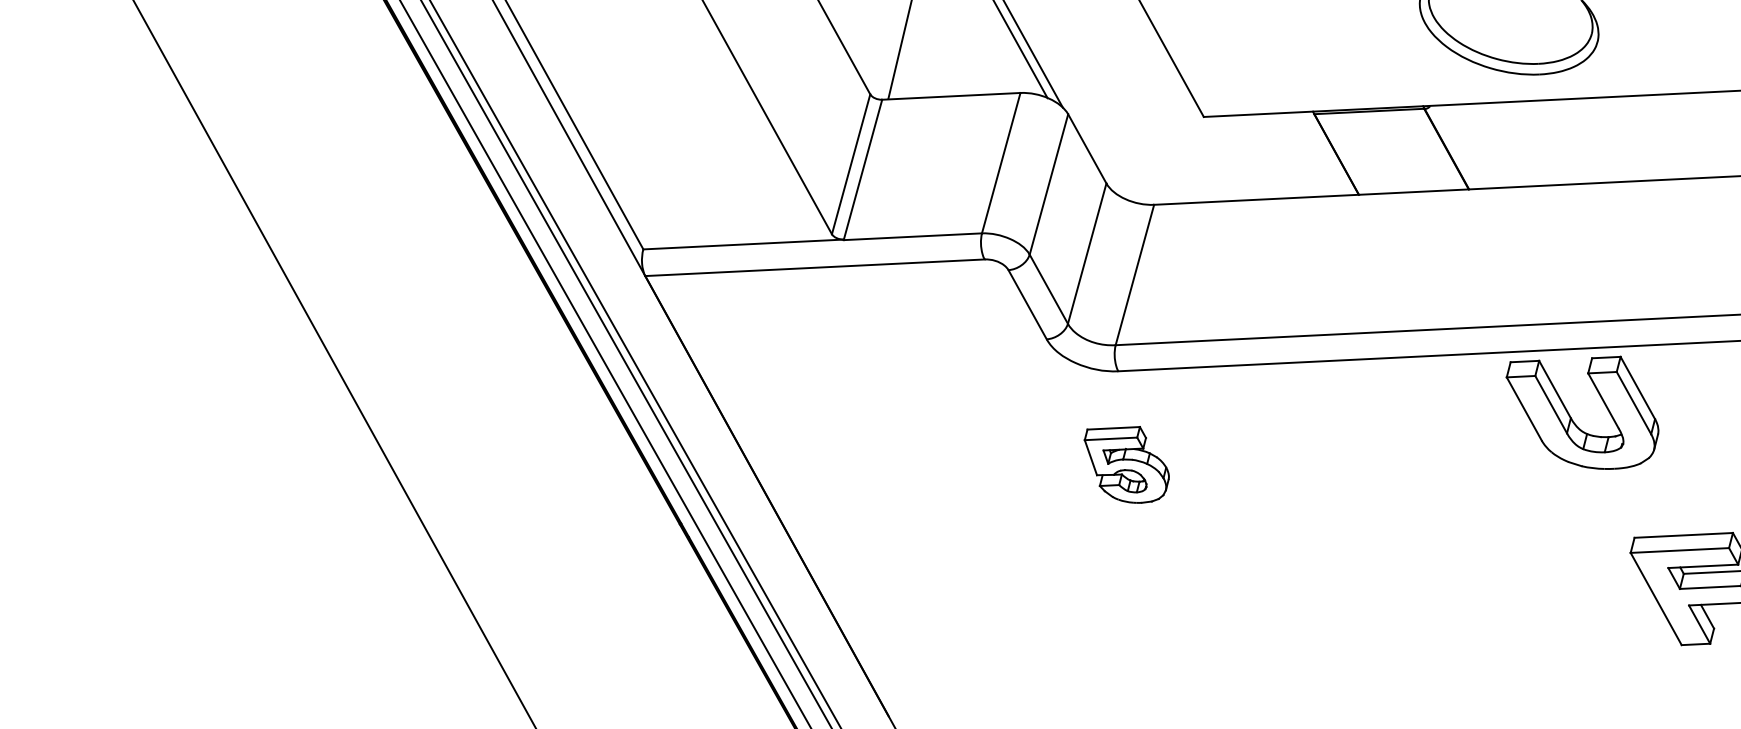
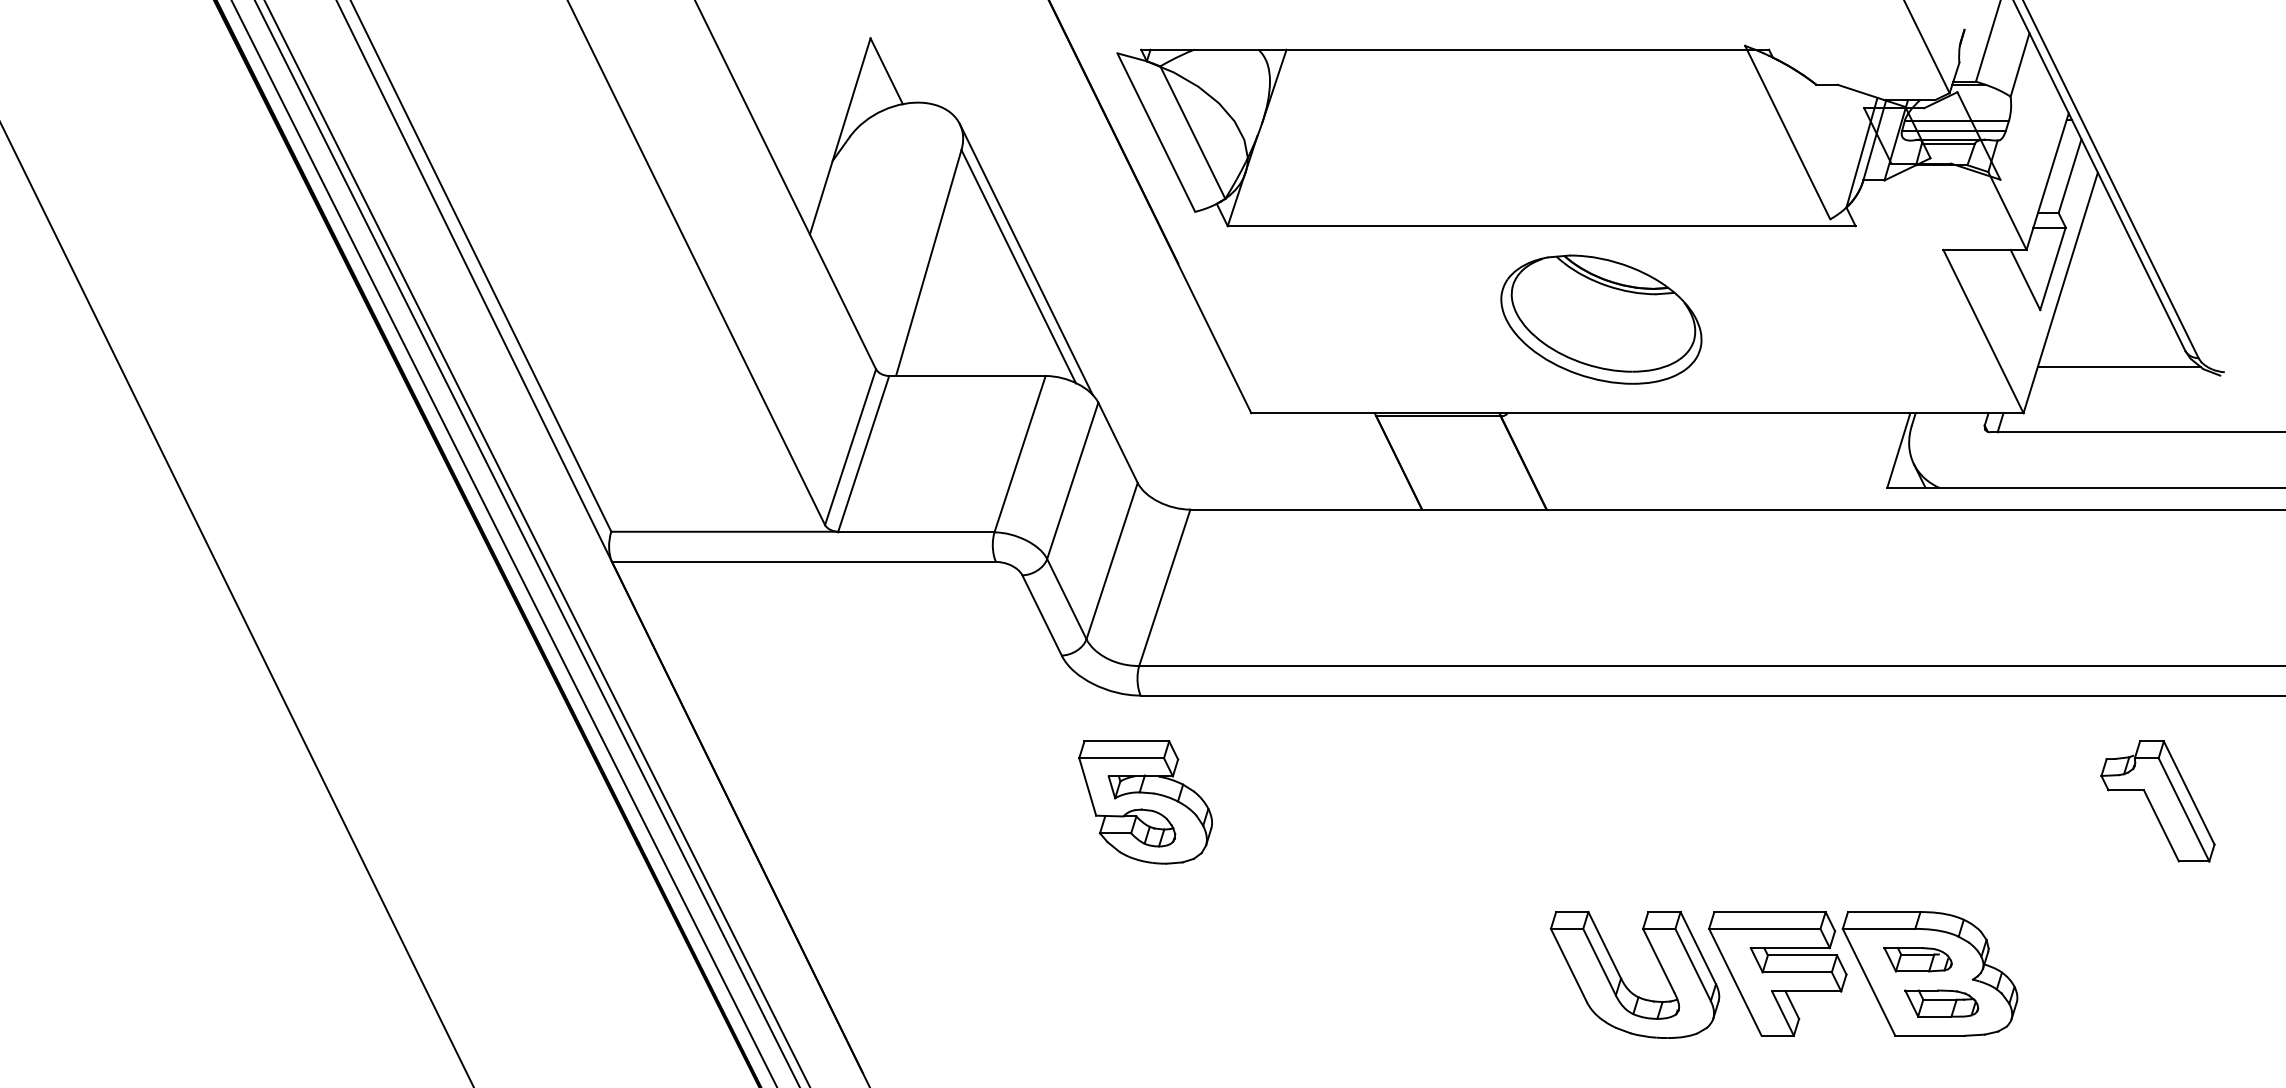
part: (1573, 419) -> (1623, 980), moved
part: (1127, 465) -> (1145, 802), size x1.43

